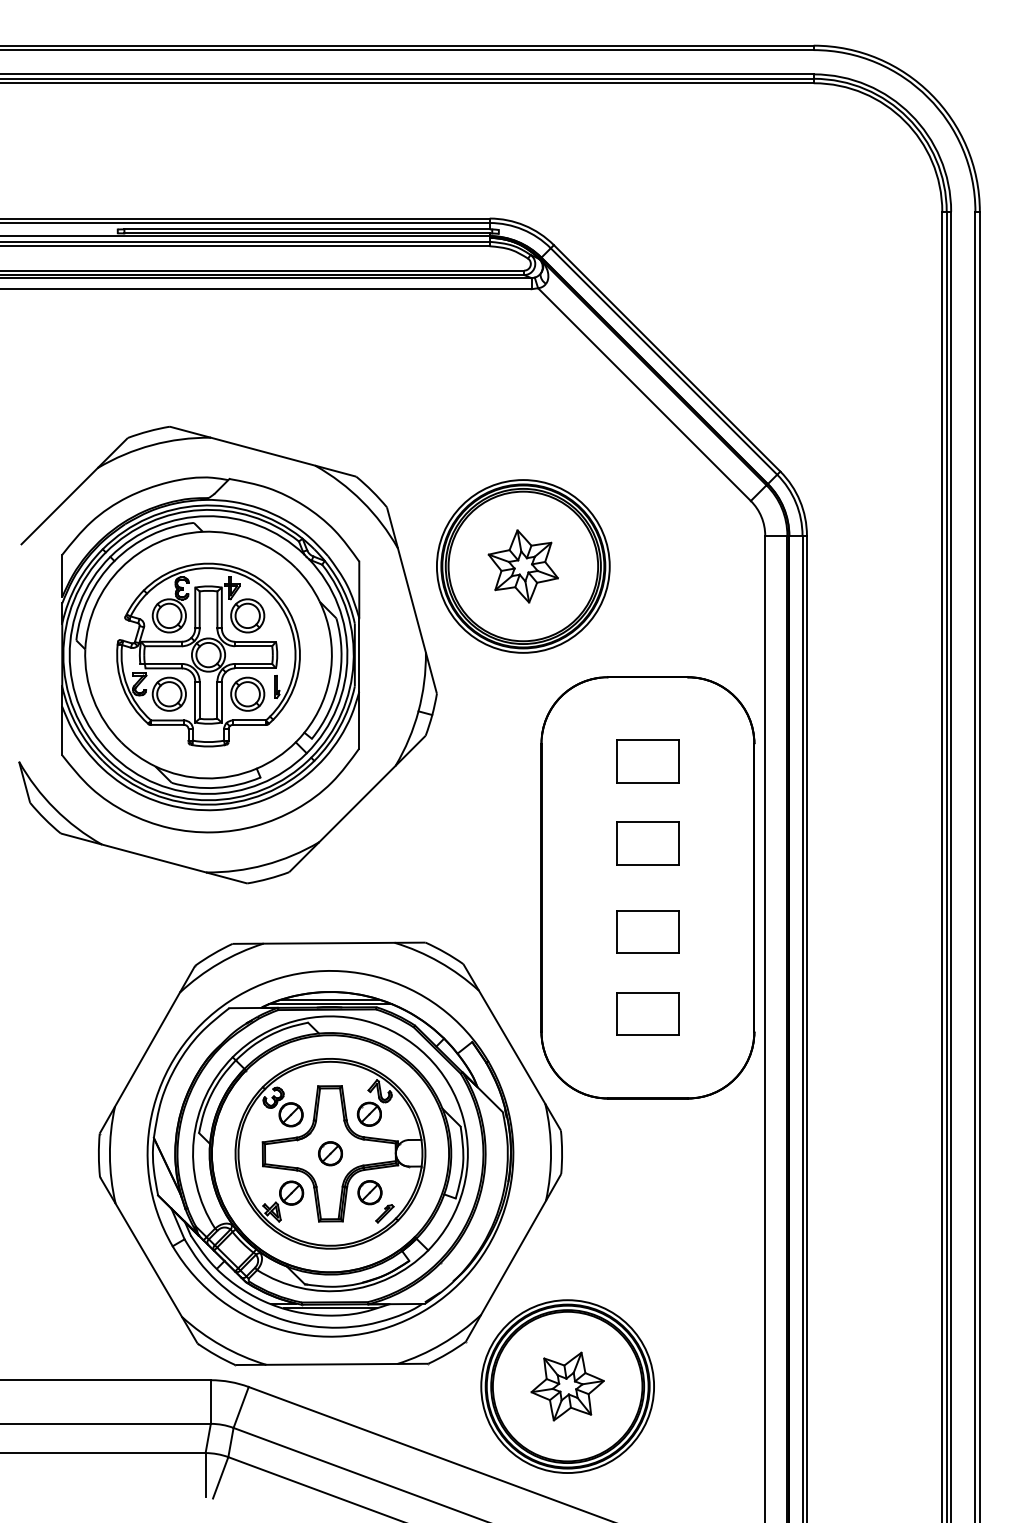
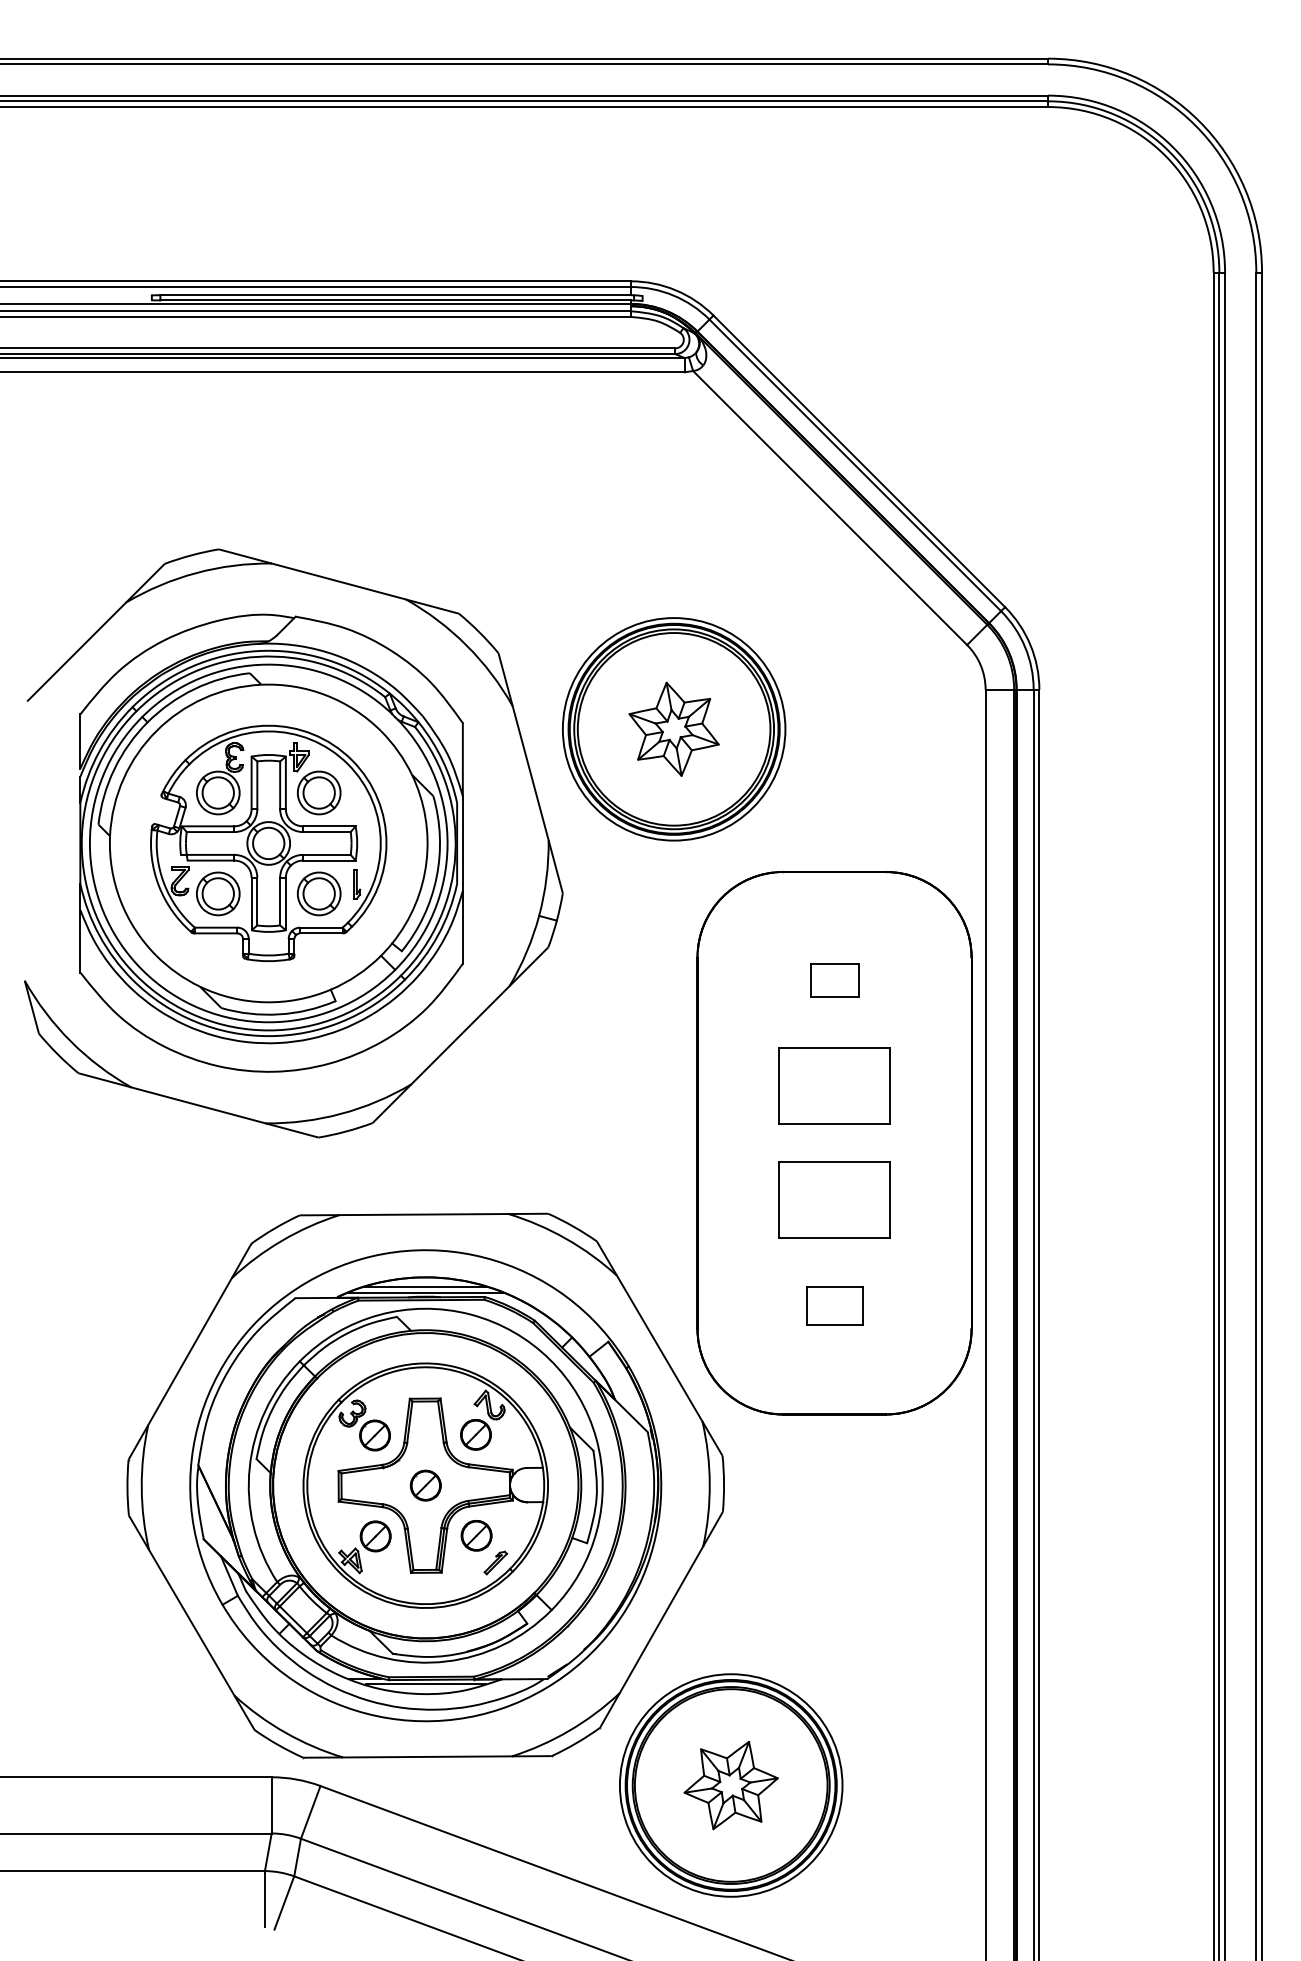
part: (647, 761) -> (834, 980), size x0.6
part: (647, 843) -> (834, 1086), size x1.4
part: (647, 931) -> (834, 1199), size x1.4
part: (647, 1013) -> (834, 1305), size x0.7

